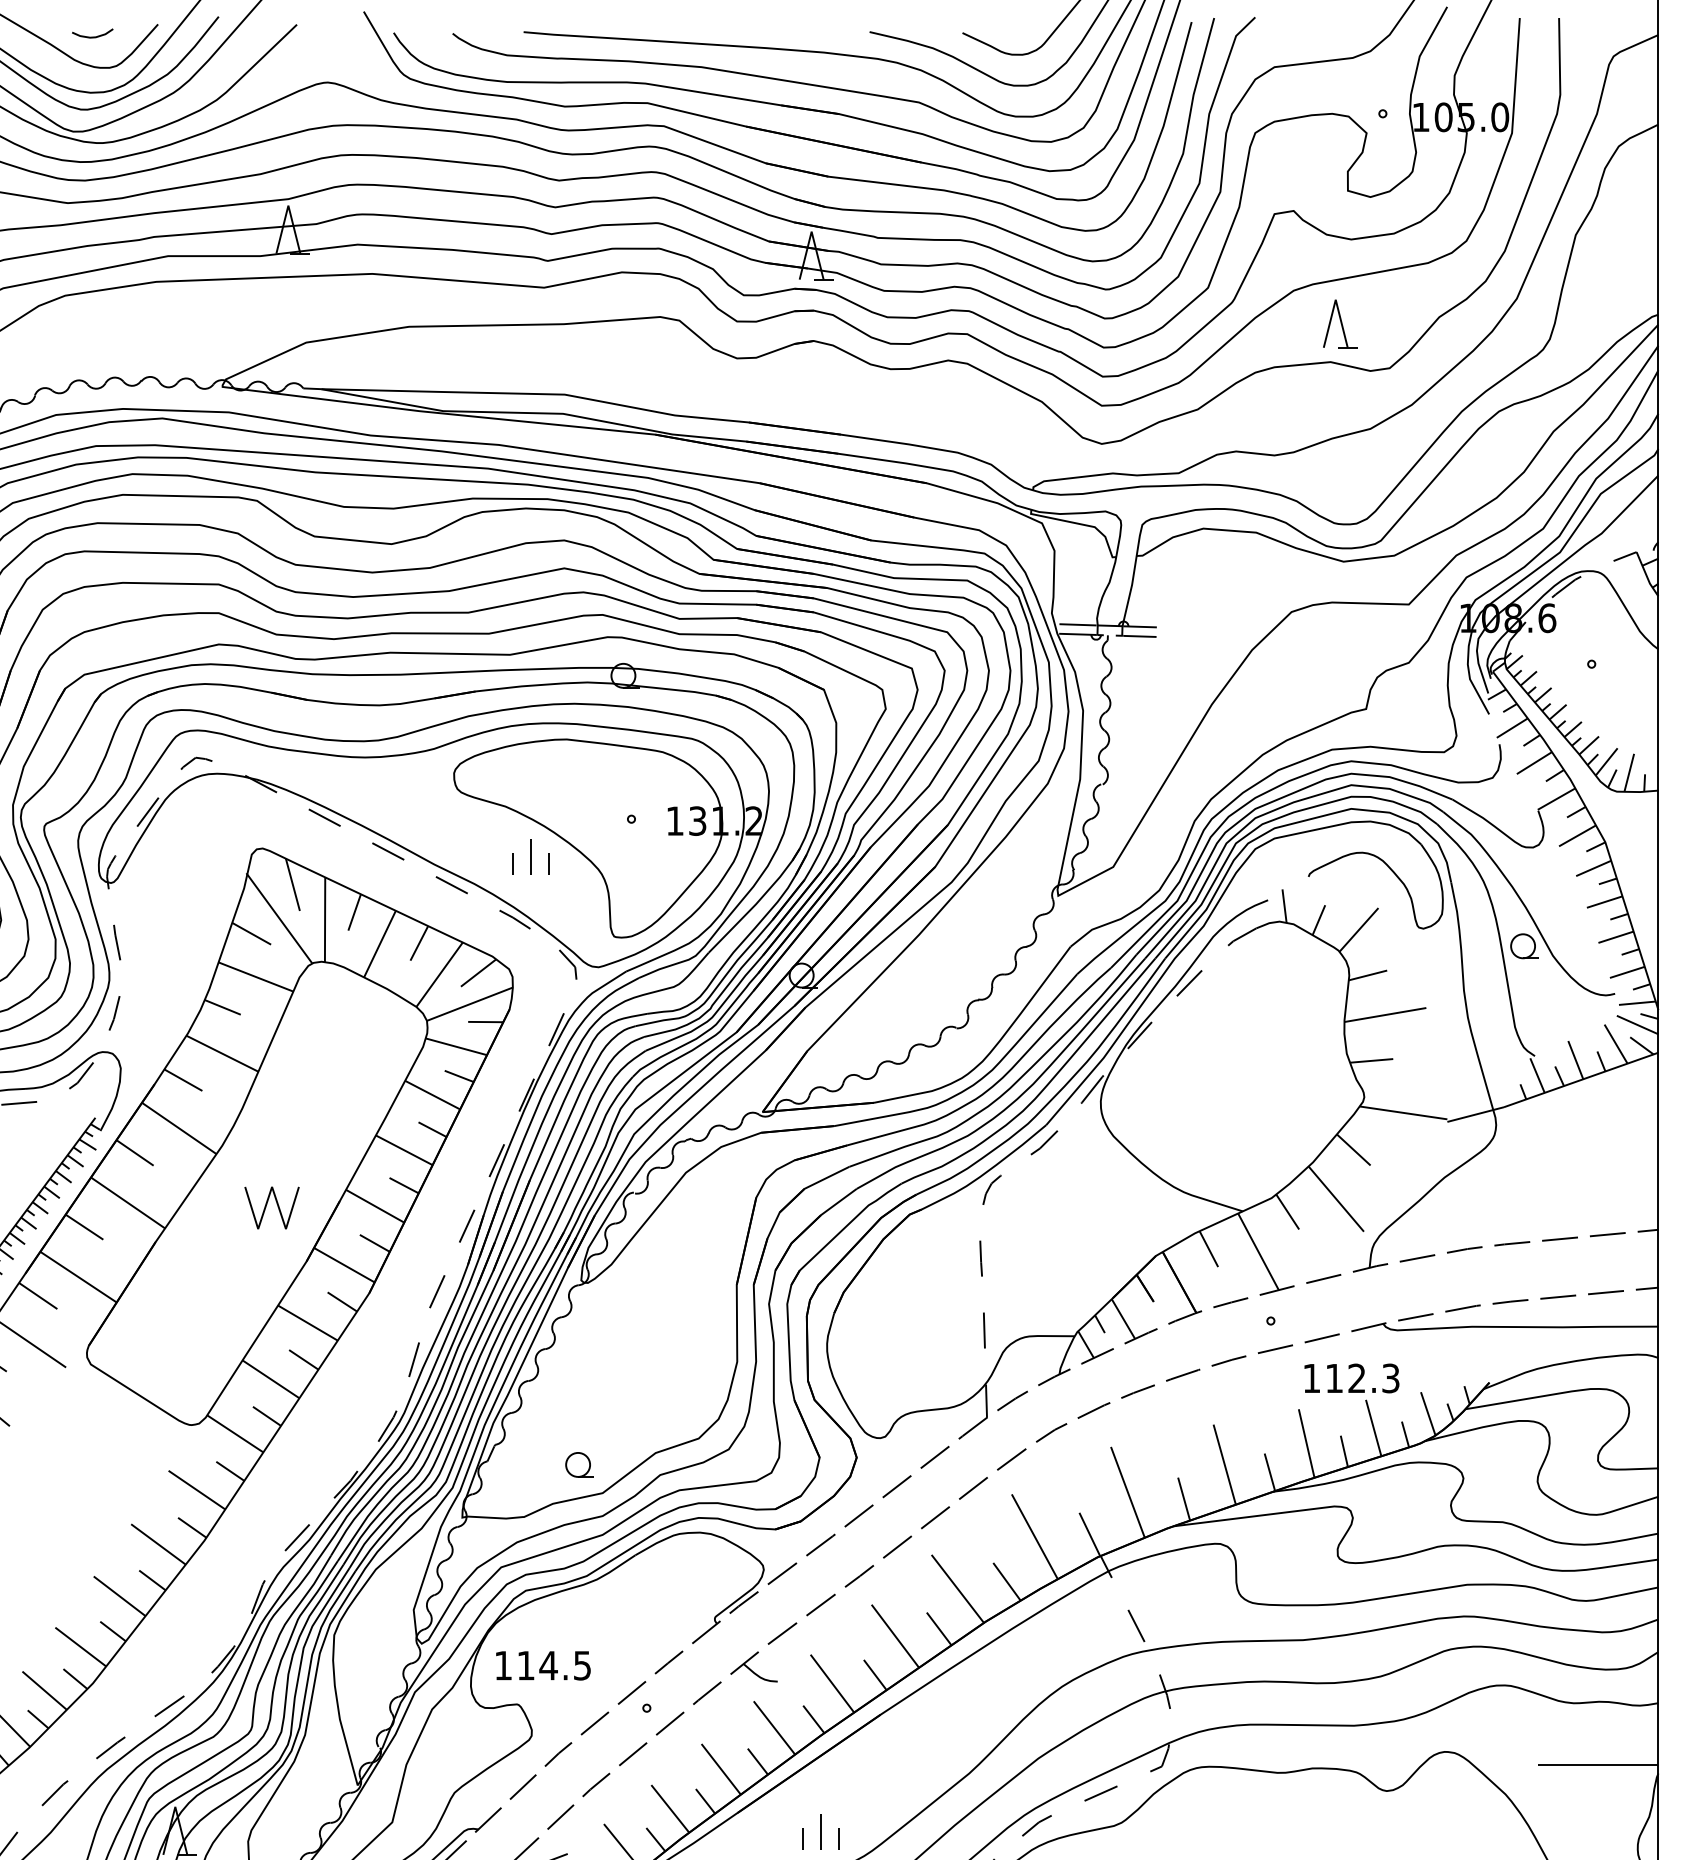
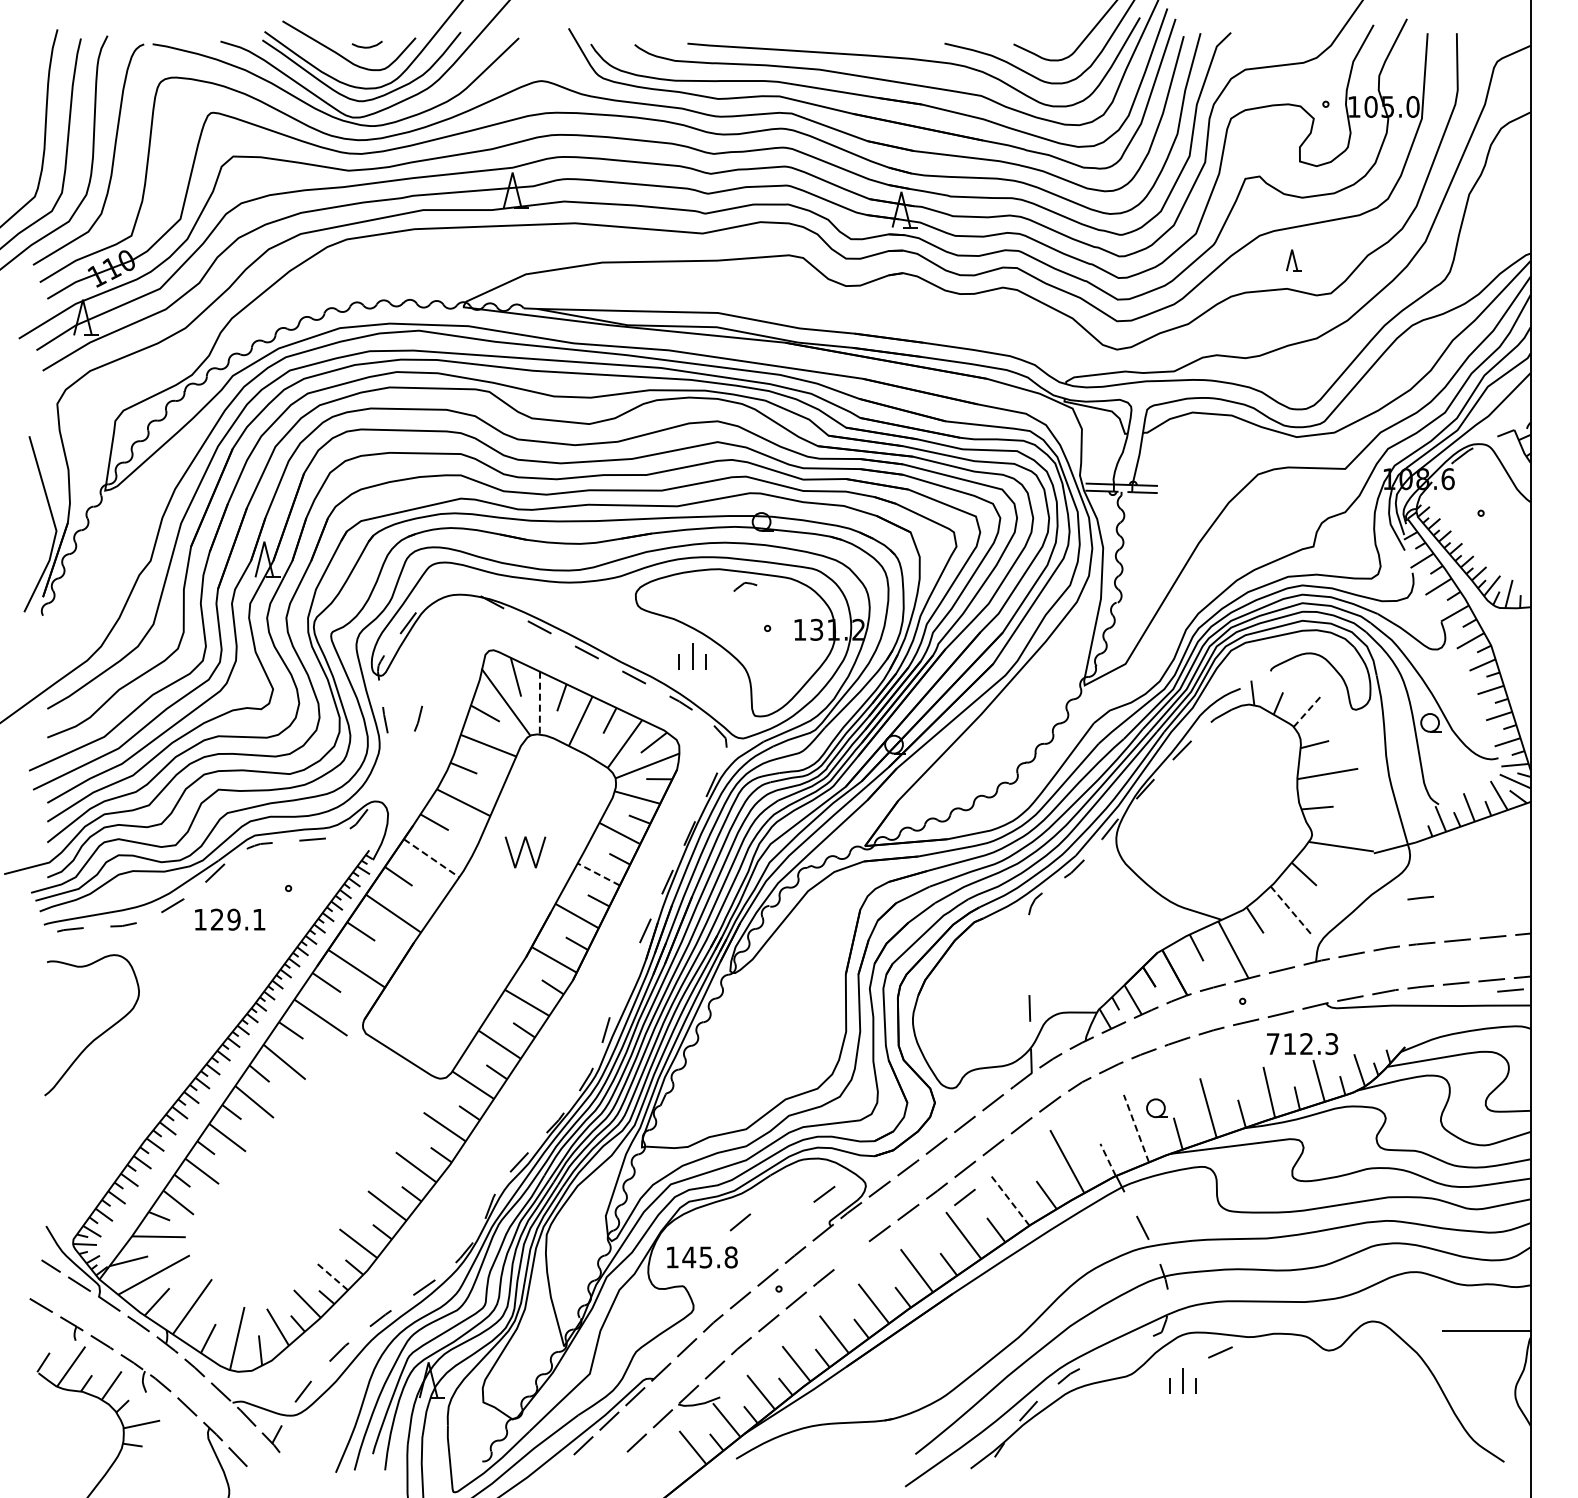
part: (1339, 323) -> (1293, 260), size x0.6
part: (196, 762) -> (745, 586), moved
line: (324, 920) -> (539, 703), solid -> dashed
line: (1359, 929) -> (1308, 710), solid -> dashed
line: (114, 1013) -> (418, 718), moved
line: (179, 1128) -> (431, 858), solid -> dashed
line: (403, 1150) -> (598, 874), solid -> dashed
line: (1510, 1181) -> (1420, 897), added
line: (1336, 1198) -> (1291, 910), solid -> dashed
part: (272, 1208) -> (525, 852), moved
line: (979, 1257) -> (1026, 954), removed
line: (437, 1291) -> (623, 979), removed
line: (1631, 1306) -> (1510, 990), added
text: (1312, 1377) -> (1273, 1043), 112.3 -> 712.3
part: (578, 1465) -> (1156, 1108), moved
line: (1127, 1492) -> (1136, 1128), solid -> dashed
line: (1090, 1533) -> (1108, 1159), solid -> dashed
line: (708, 1579) -> (824, 1193), added
line: (896, 1583) -> (964, 1196), added
line: (958, 1589) -> (1010, 1200), solid -> dashed
line: (595, 1618) -> (740, 1222), added
text: (553, 1665) -> (709, 1257), 114.5 -> 145.8
part: (753, 1667) -> (858, 1258), removed
line: (44, 1691) -> (331, 1276), solid -> dashed
line: (1101, 1793) -> (1220, 1352), moved
part: (819, 1831) -> (1182, 1380), moved

